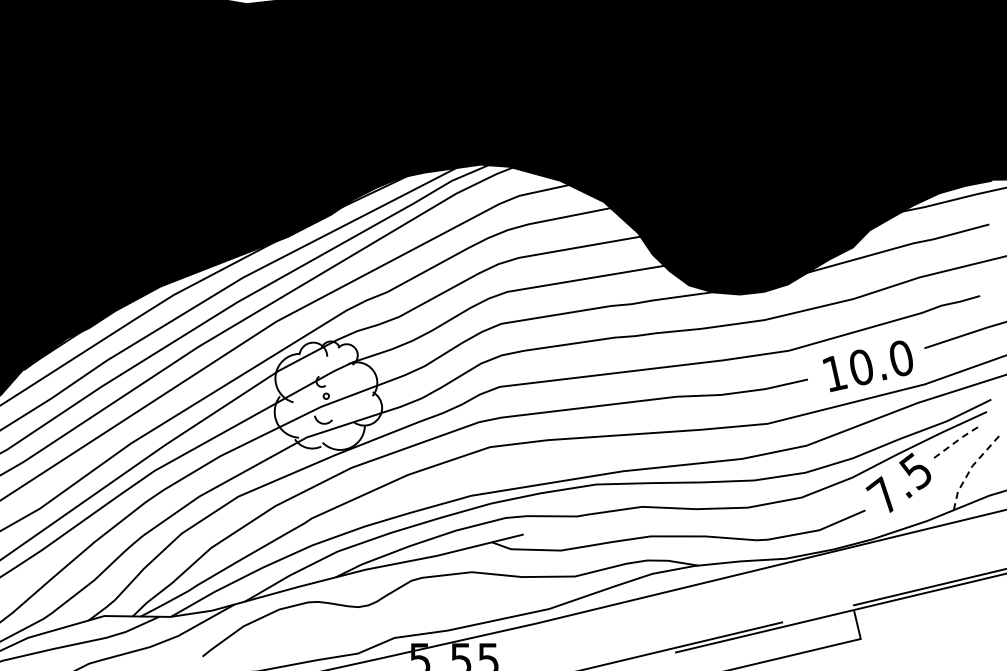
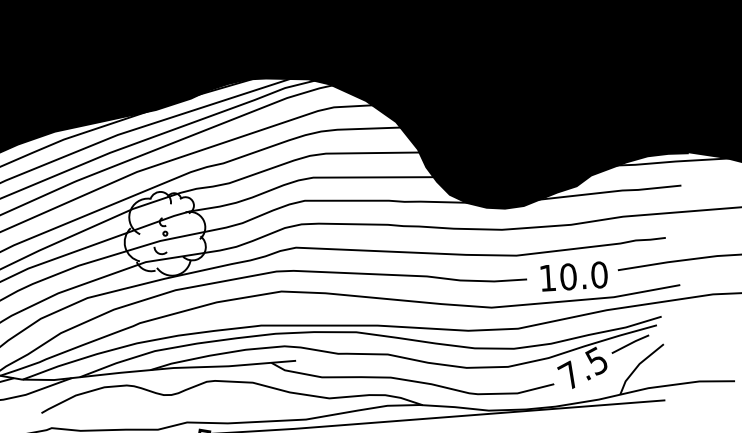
line: (957, 441) -> (631, 343), dashed -> solid
line: (971, 468) -> (638, 365), dashed -> solid

